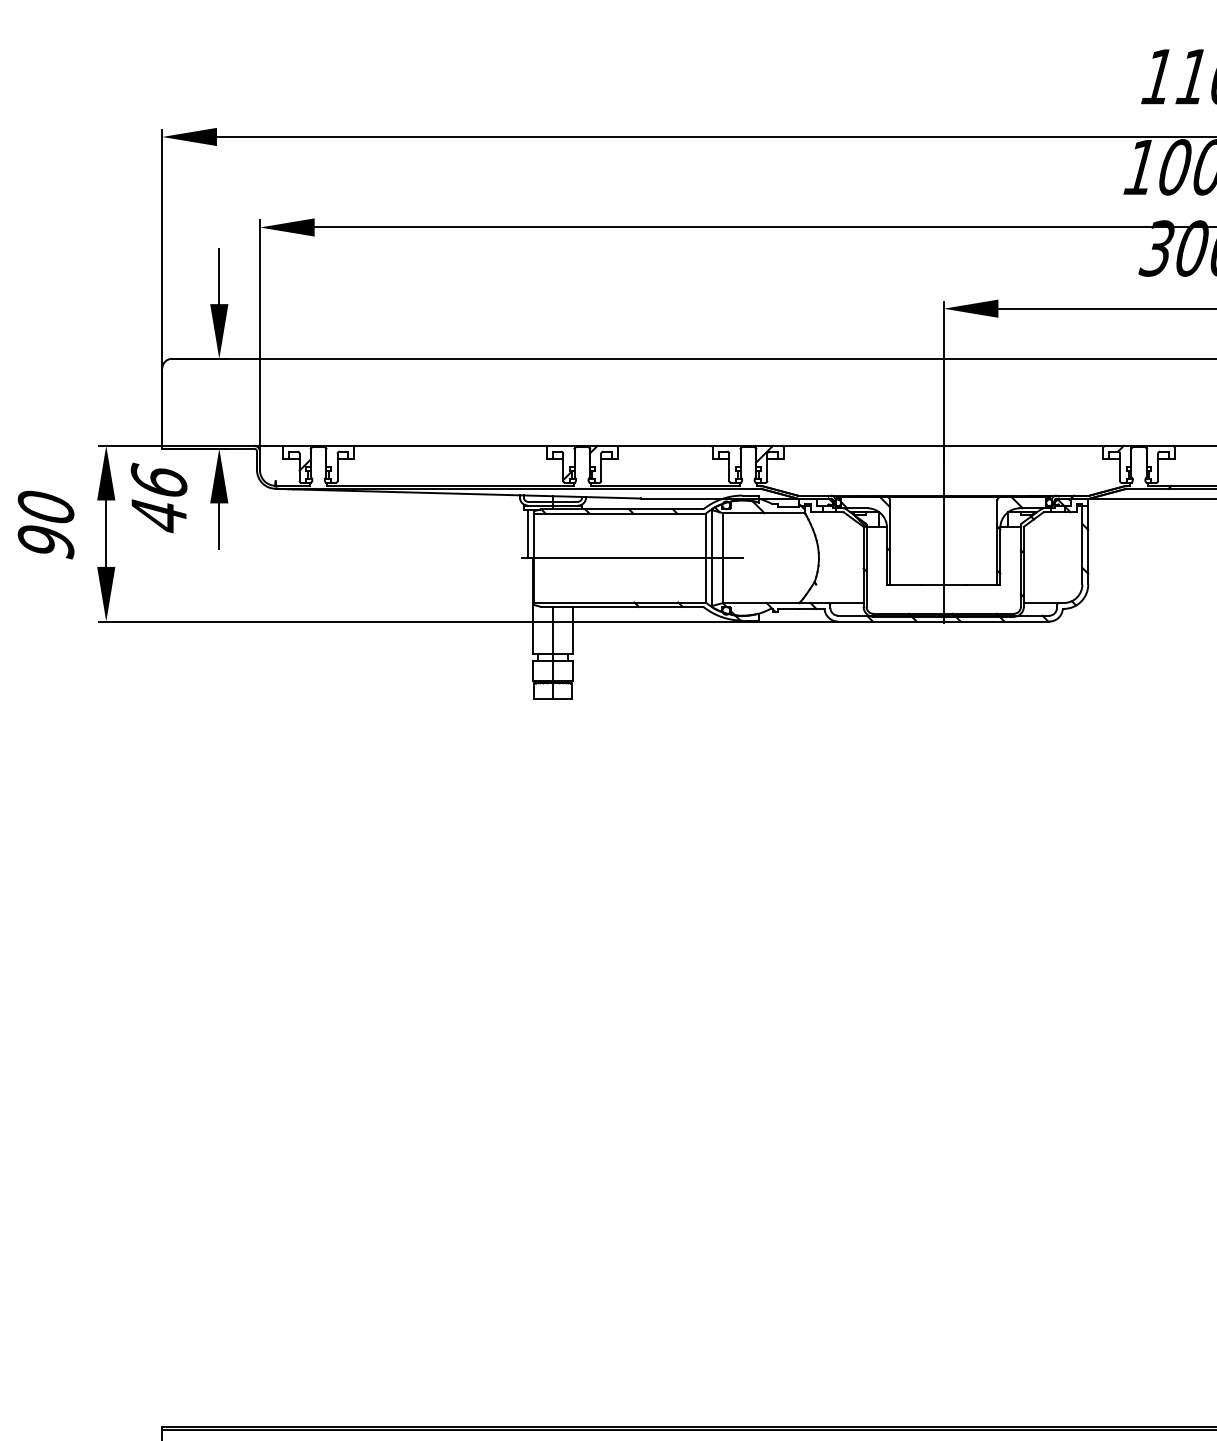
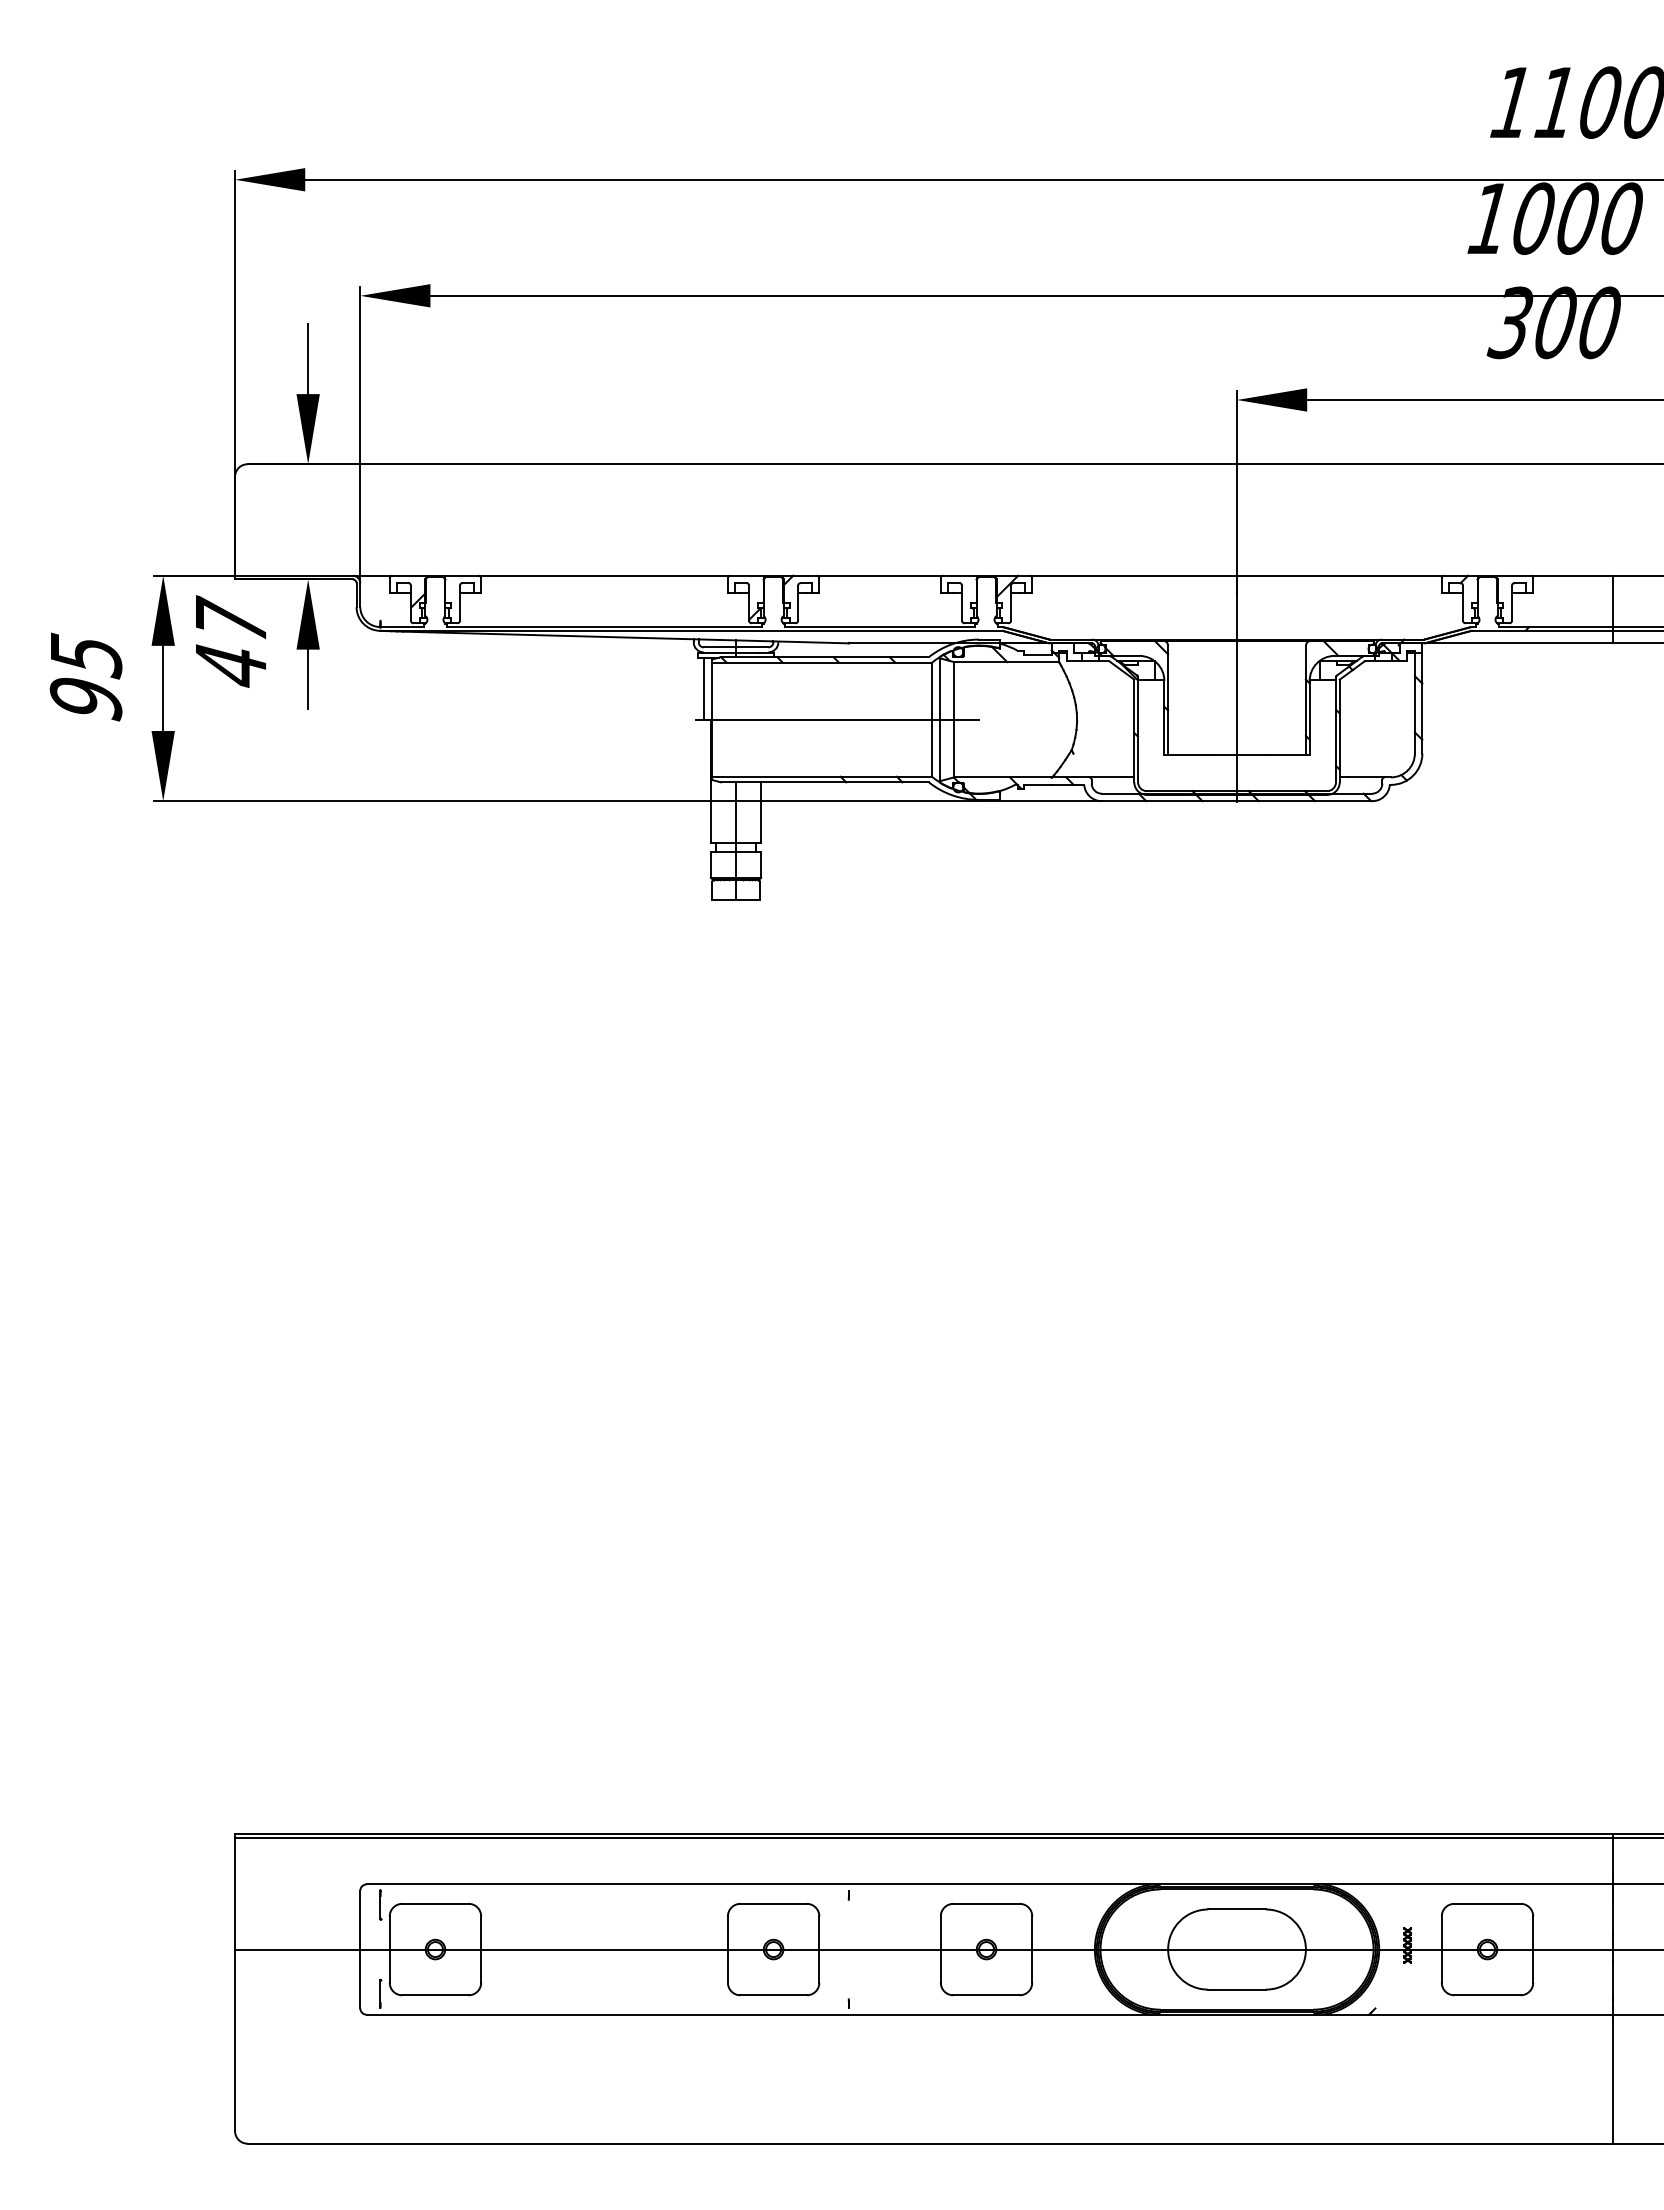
text: (158, 478) -> (230, 617), 46 -> 47
text: (45, 507) -> (85, 655), 90 -> 95

